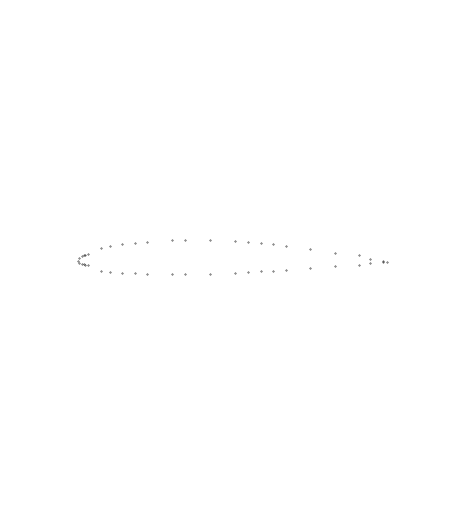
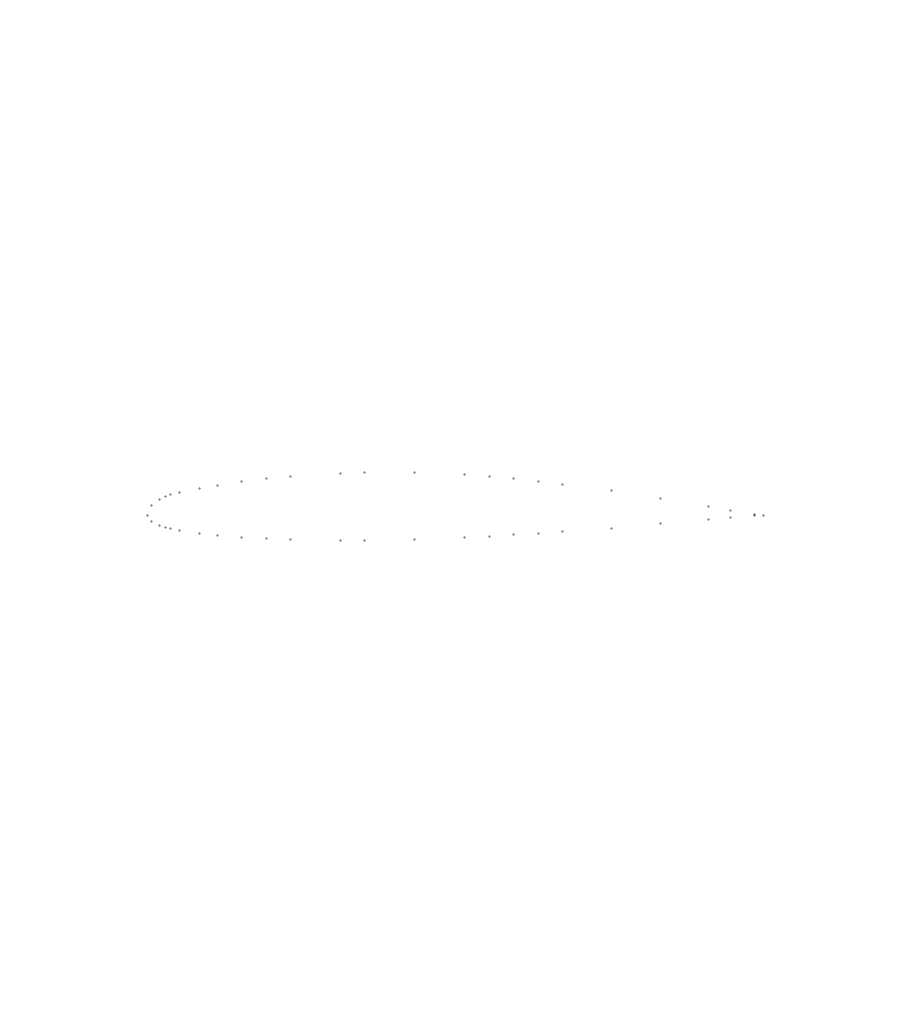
part: (83, 259) -> (164, 510), size x1.67
part: (360, 260) -> (710, 512), size x0.62

